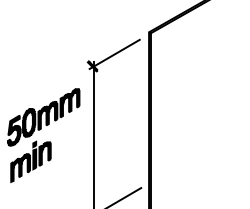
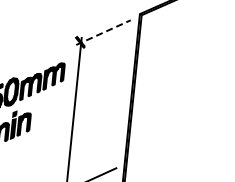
line: (114, 54) -> (103, 32), solid -> dashed

